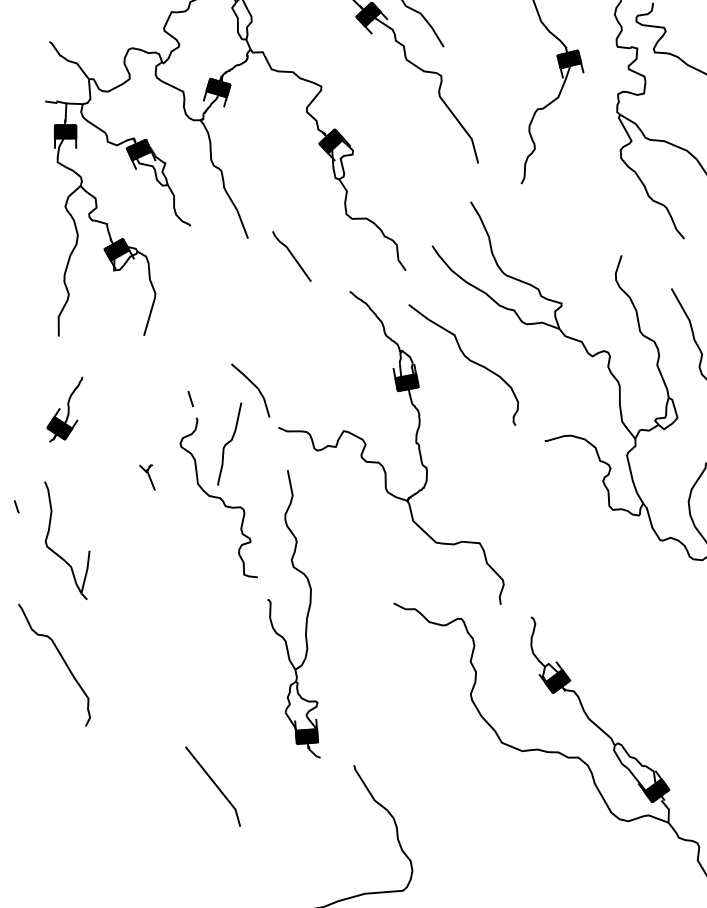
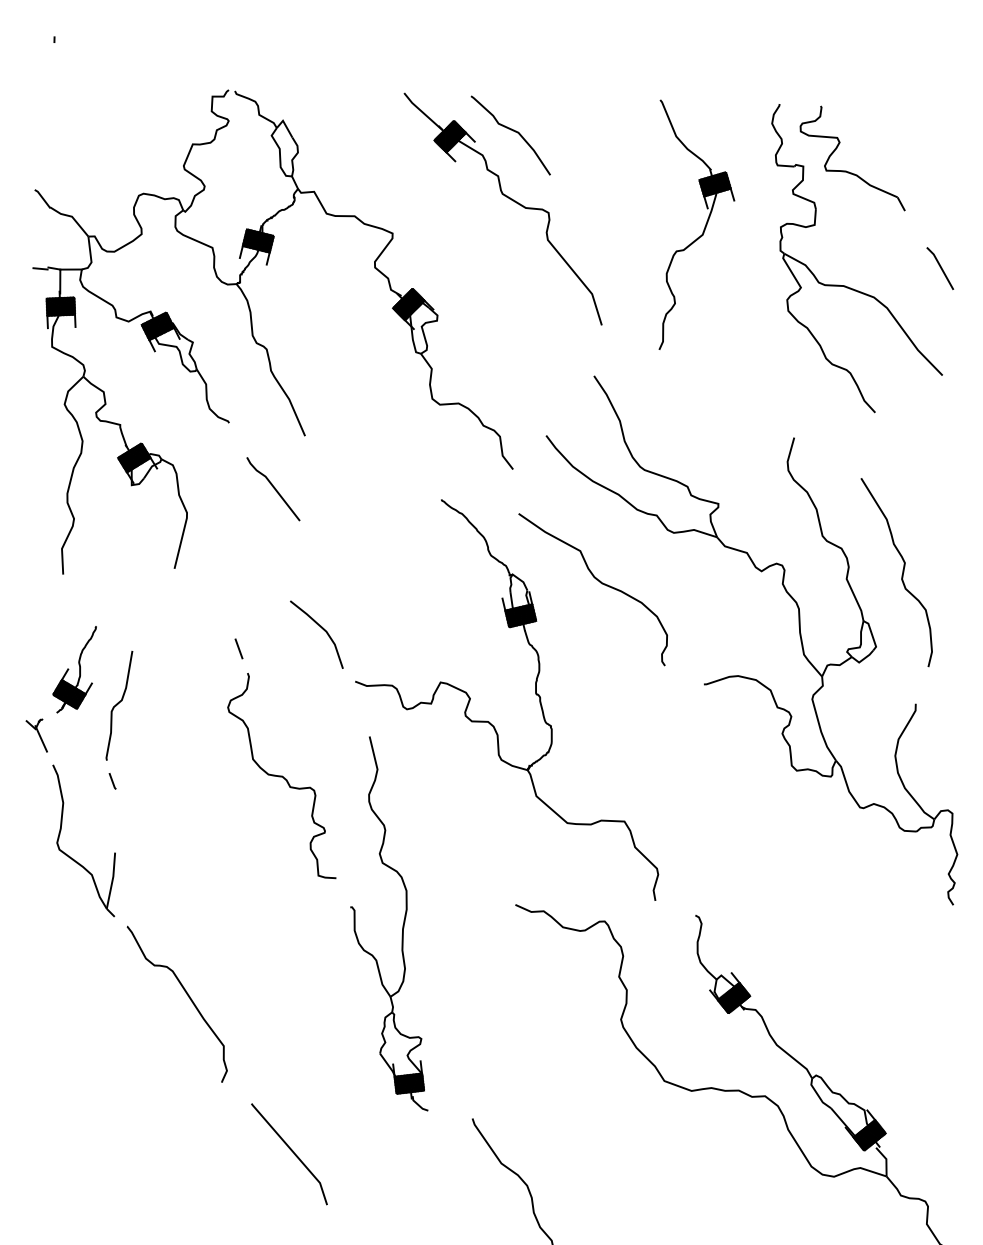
line: (292, 255) -> (273, 488), moved
curve: (229, 443) -> (118, 704), moved
part: (147, 477) -> (36, 735), moved
line: (16, 506) -> (112, 781), moved
curve: (63, 660) -> (188, 997), moved

